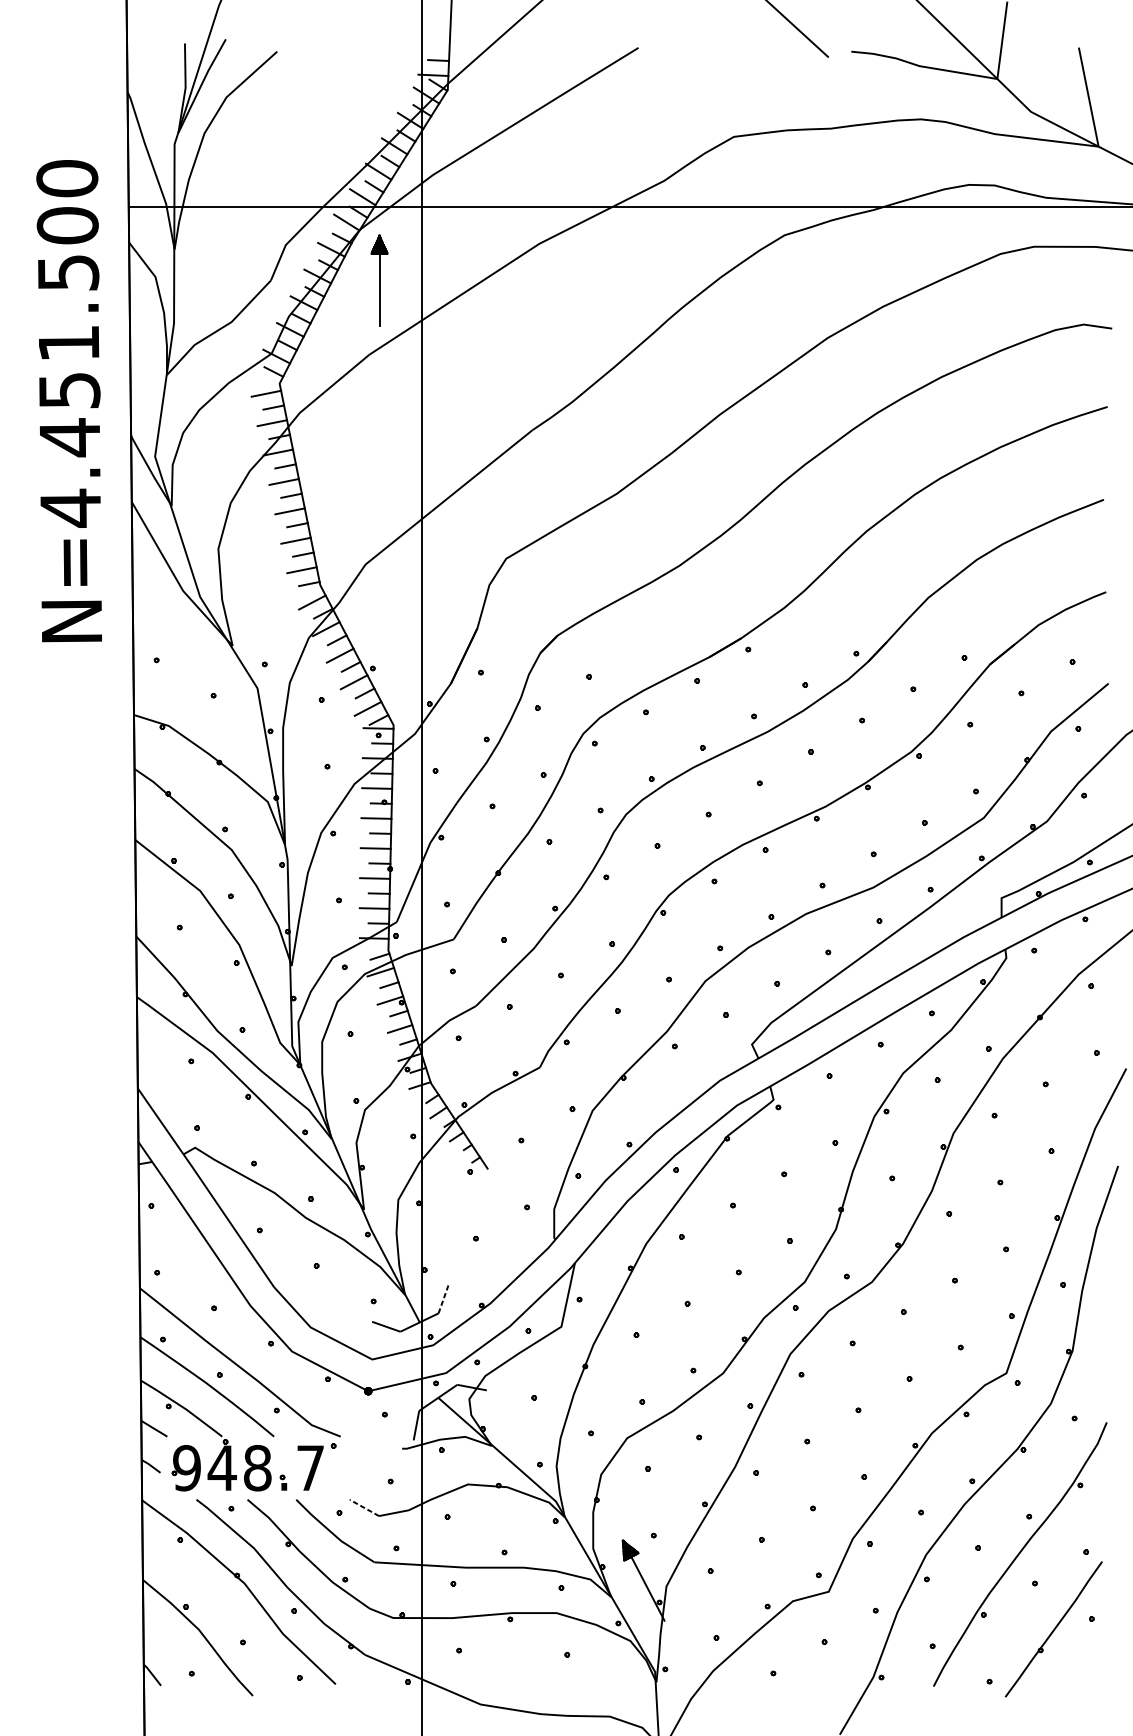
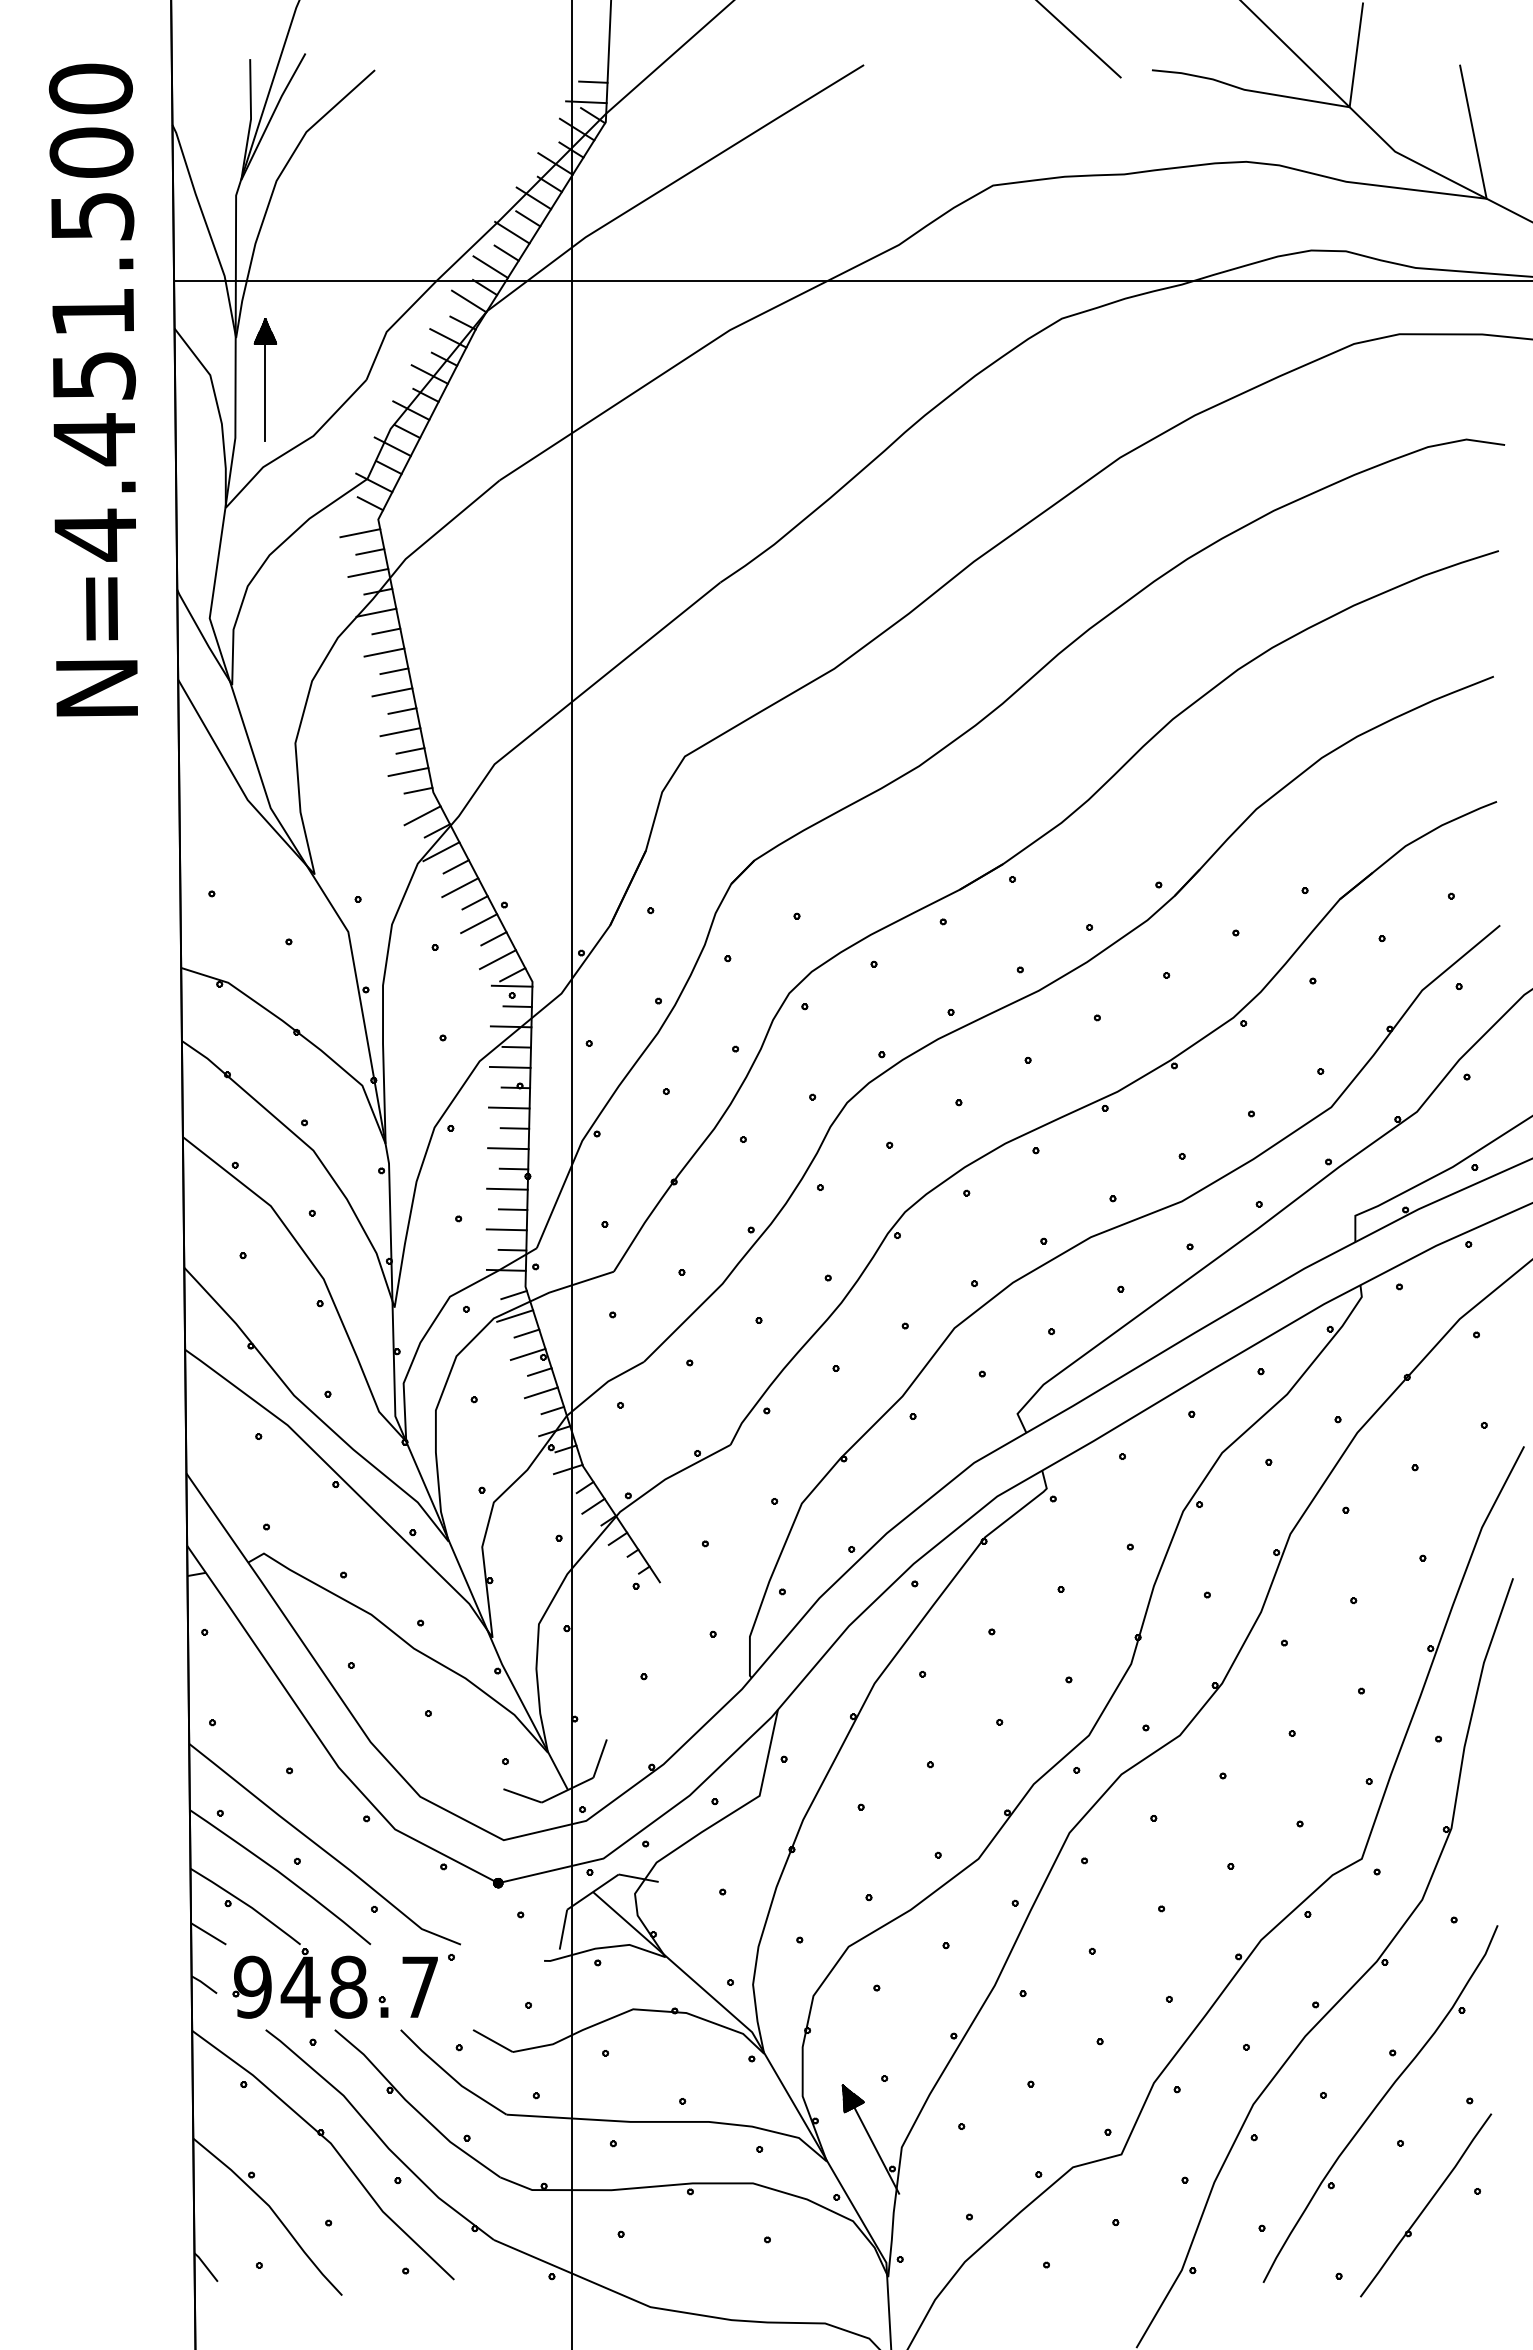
part: (378, 280) -> (264, 379), moved
text: (68, 400) -> (92, 389), moved
line: (443, 1299) -> (600, 1758), dashed -> solid
line: (364, 1507) -> (492, 2040), dashed -> solid

